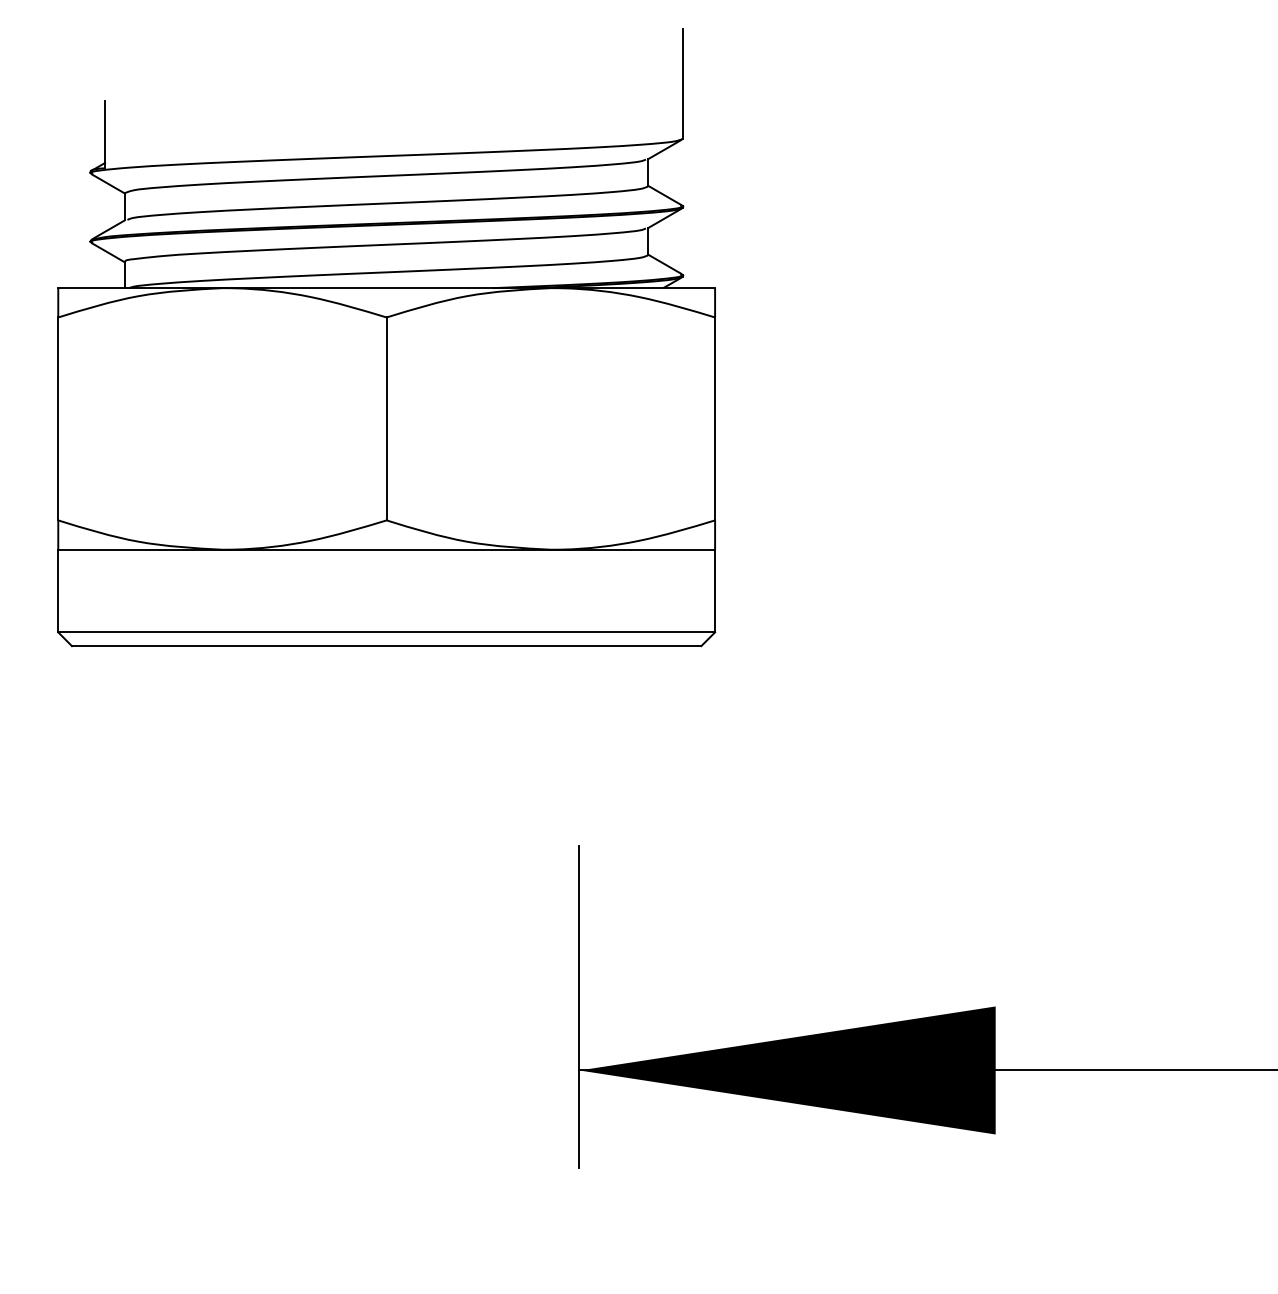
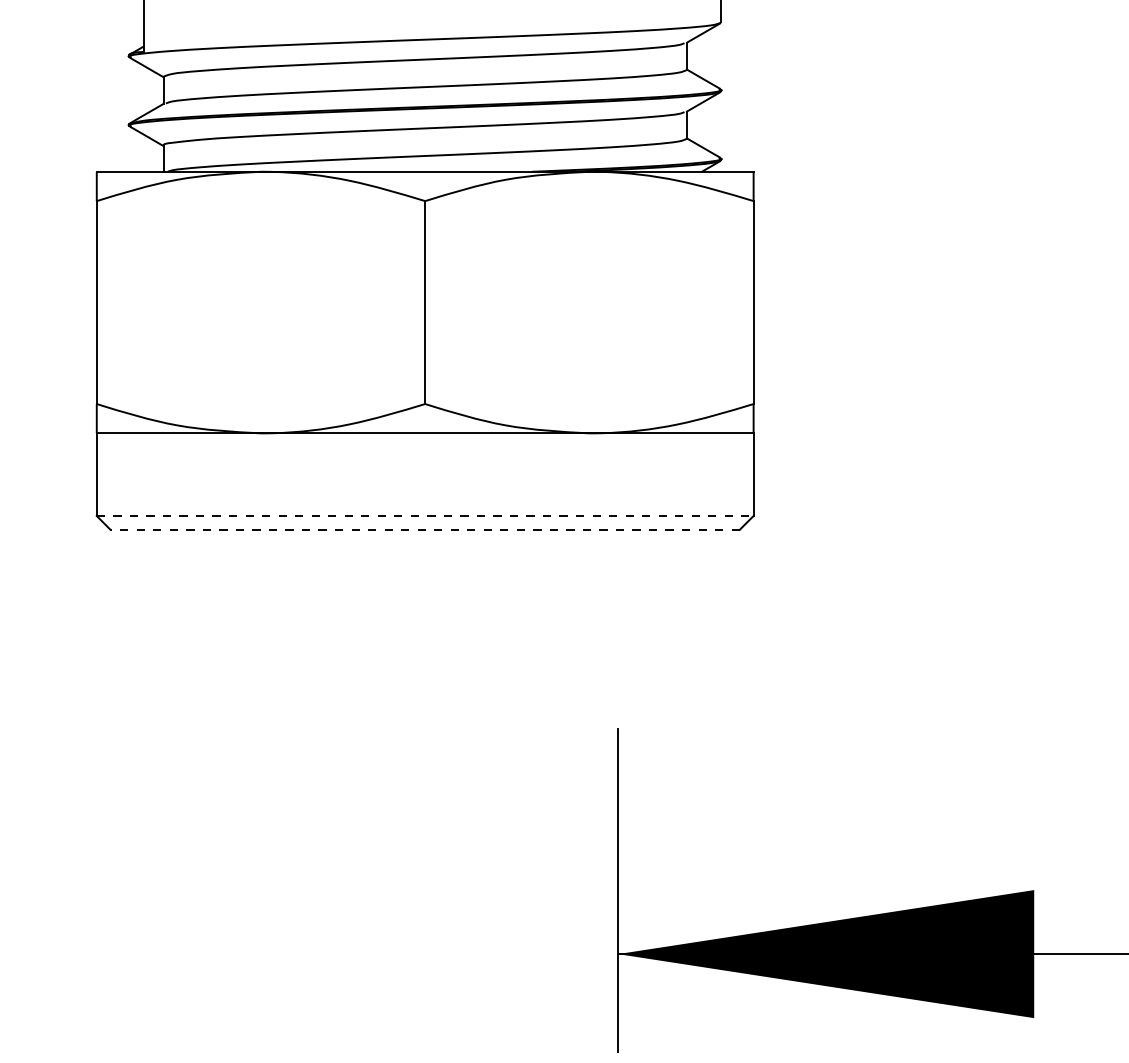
line: (387, 632) -> (426, 516), solid -> dashed
line: (386, 646) -> (425, 530), solid -> dashed

